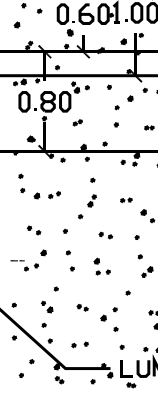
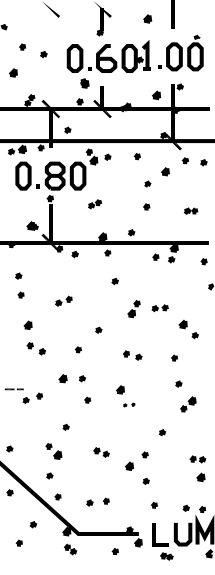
part: (36, 195) -> (27, 324), moved
part: (91, 201) -> (133, 309), moved
part: (43, 252) -> (62, 378), moved
part: (103, 272) -> (129, 404), size x0.6

